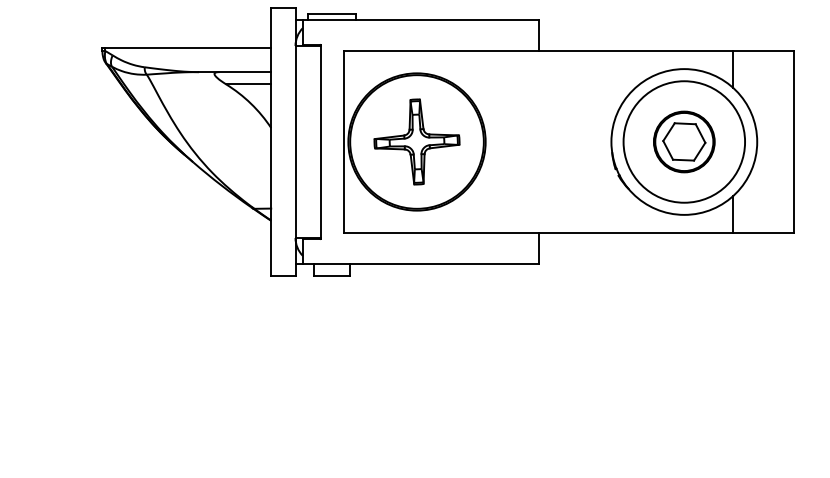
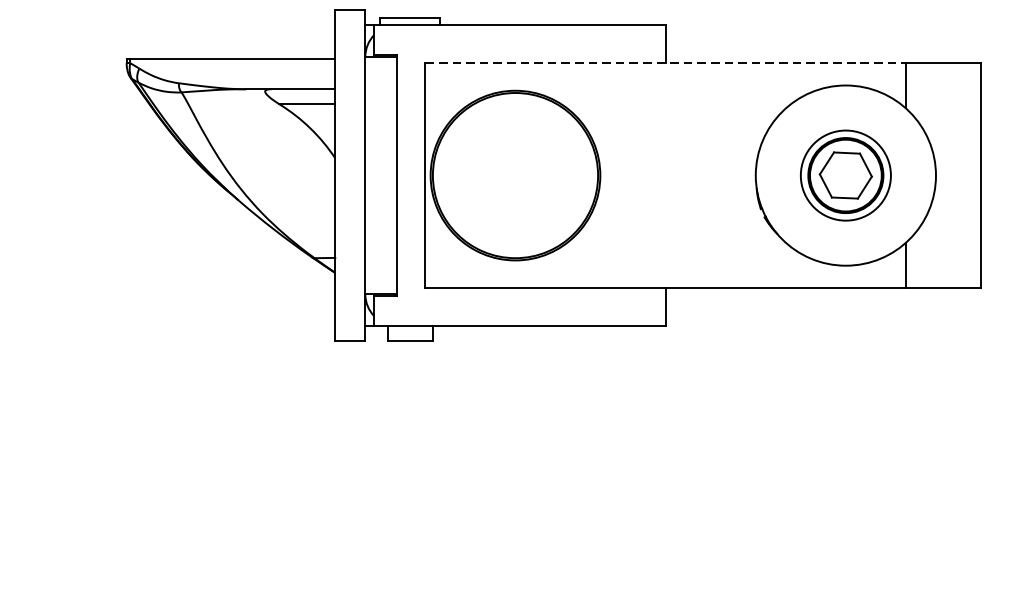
line: (539, 50) -> (666, 62), solid -> dashed
part: (416, 141) -> (514, 174), removed
circle: (684, 141) -> (846, 174), size x0.6

